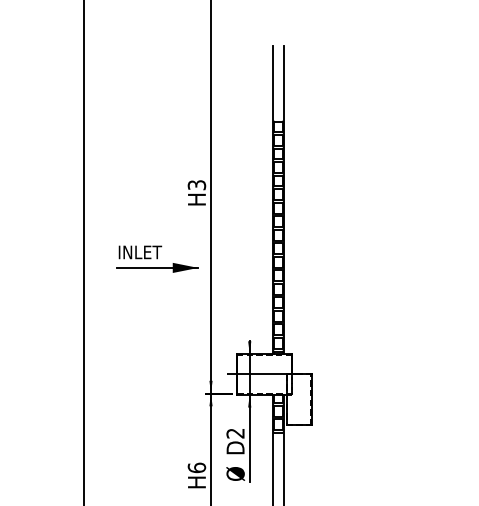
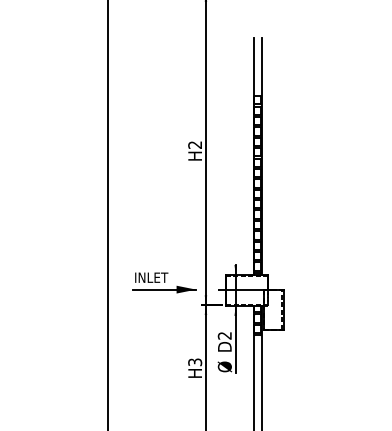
text: (197, 184) -> (195, 144), H3 -> H2
part: (157, 258) -> (164, 282), moved
text: (197, 468) -> (195, 362), H6 -> H3

